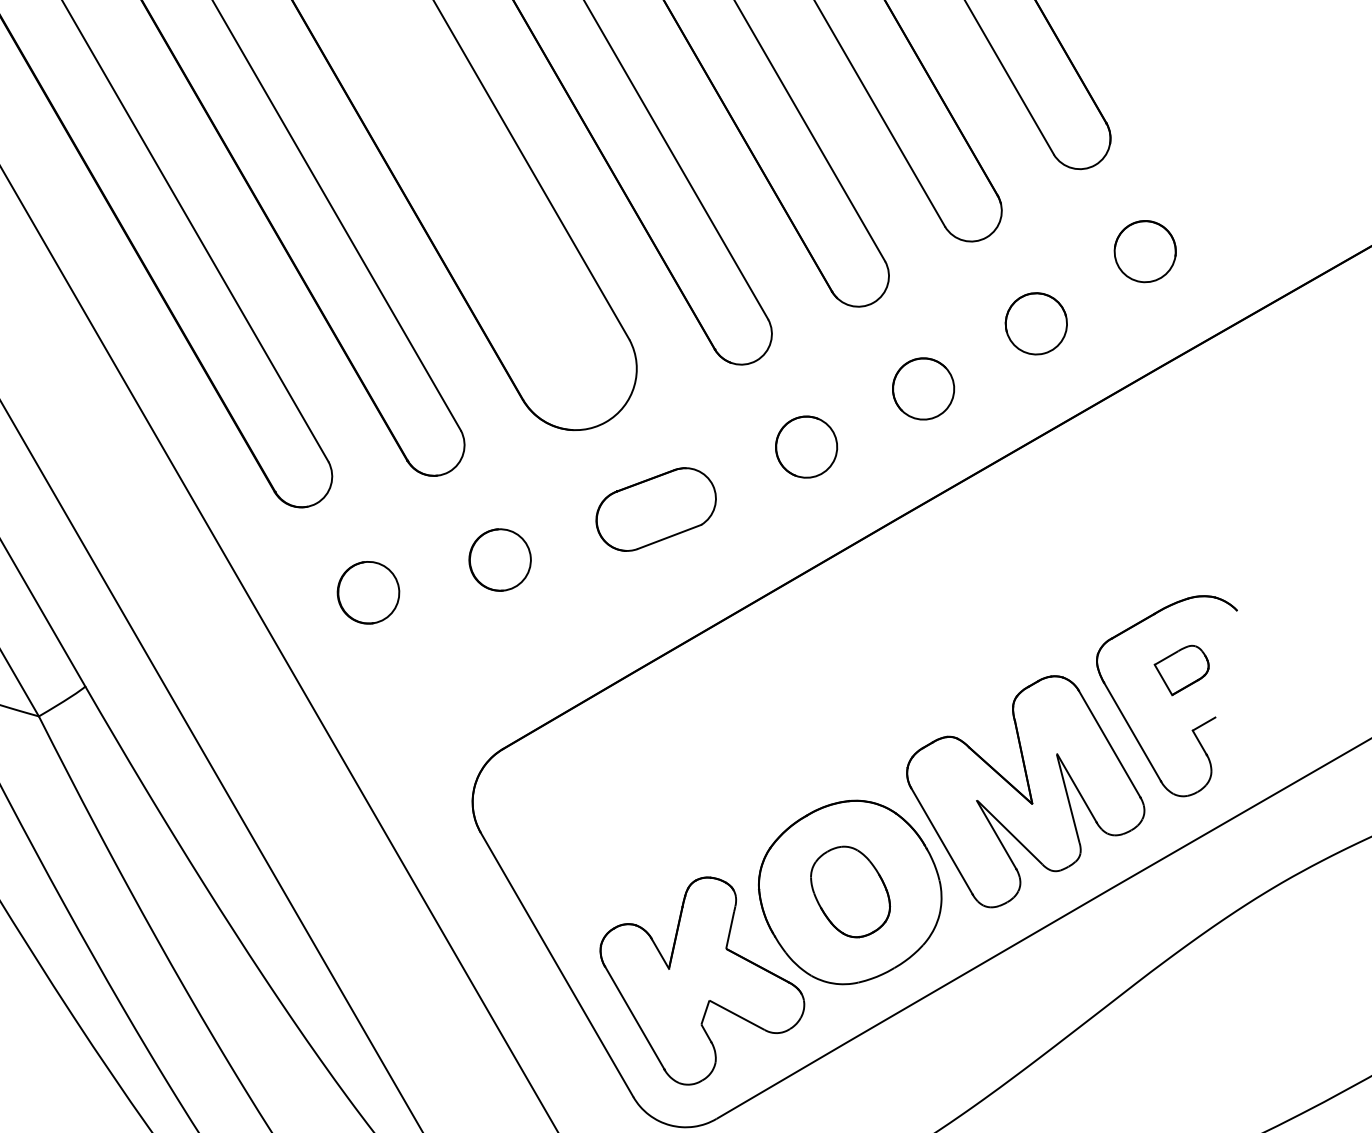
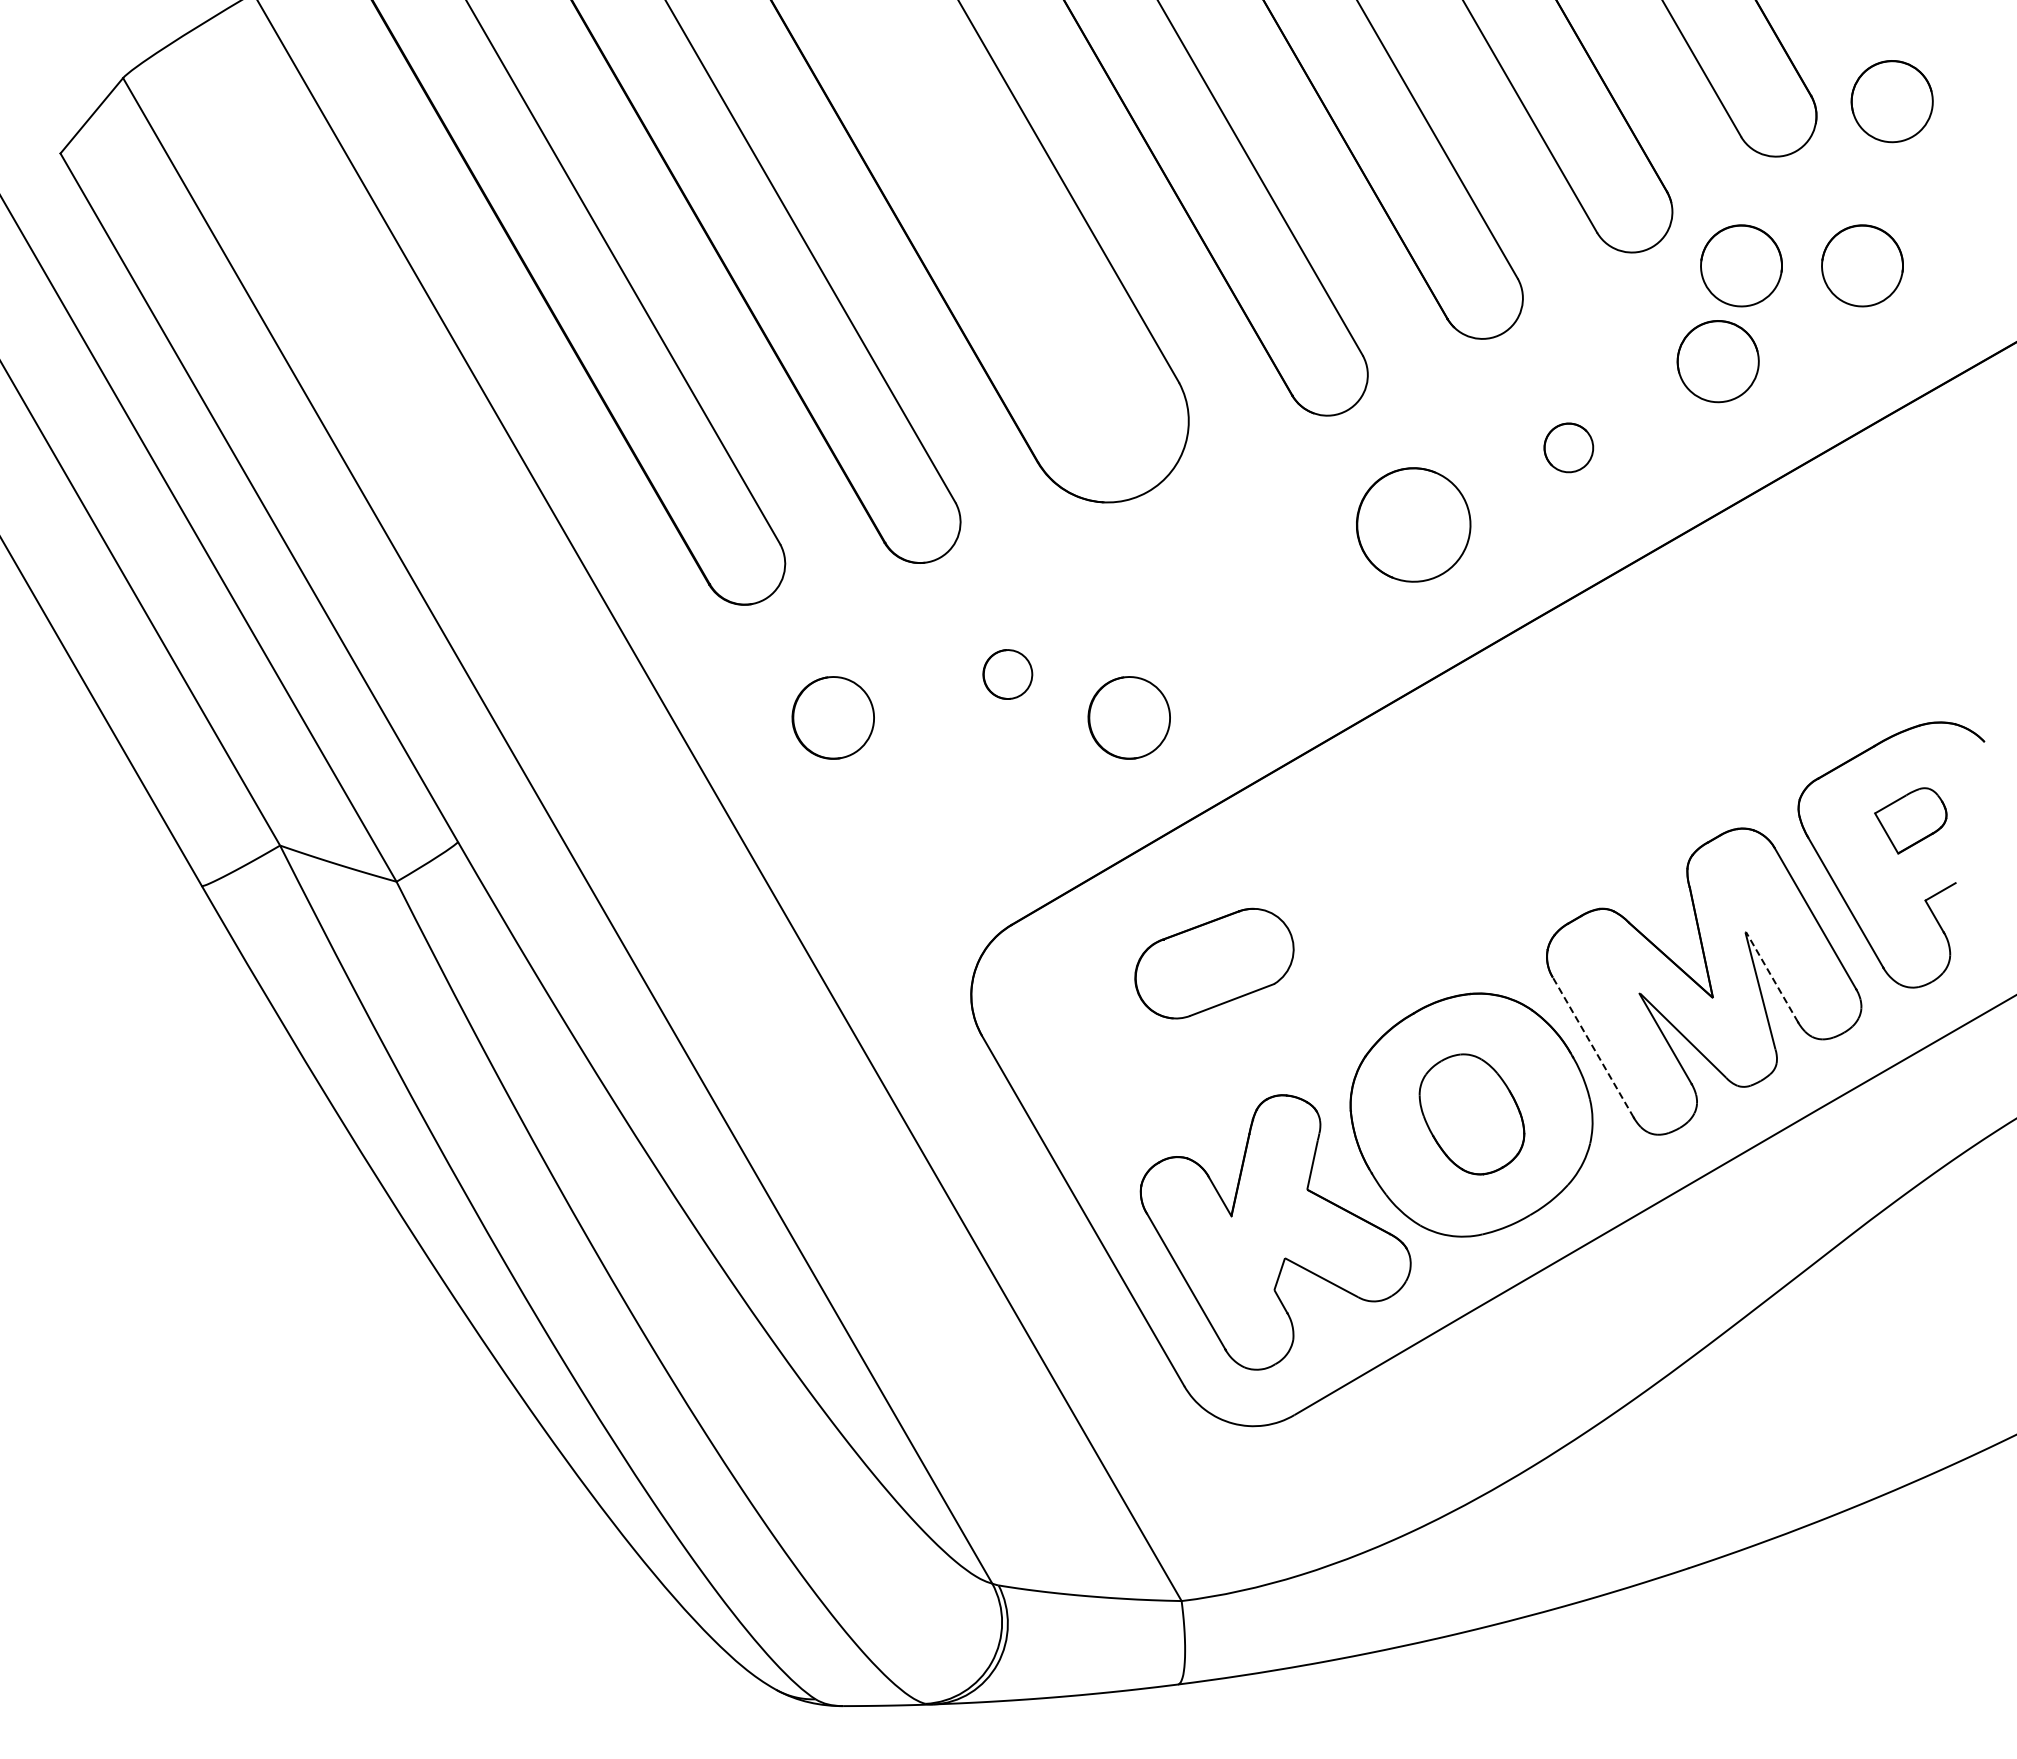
part: (1167, 127) -> (1891, 101), added
part: (1053, 251) -> (1741, 265), added
part: (923, 388) -> (1568, 447), size x0.6
part: (806, 446) -> (1413, 524), size x1.4
part: (656, 509) -> (1214, 963), moved
part: (499, 559) -> (1007, 674), size x0.6
part: (591, 592) -> (1128, 717), added
line: (1076, 787) -> (1771, 976), solid -> dashed
line: (942, 841) -> (1593, 1047), solid -> dashed

